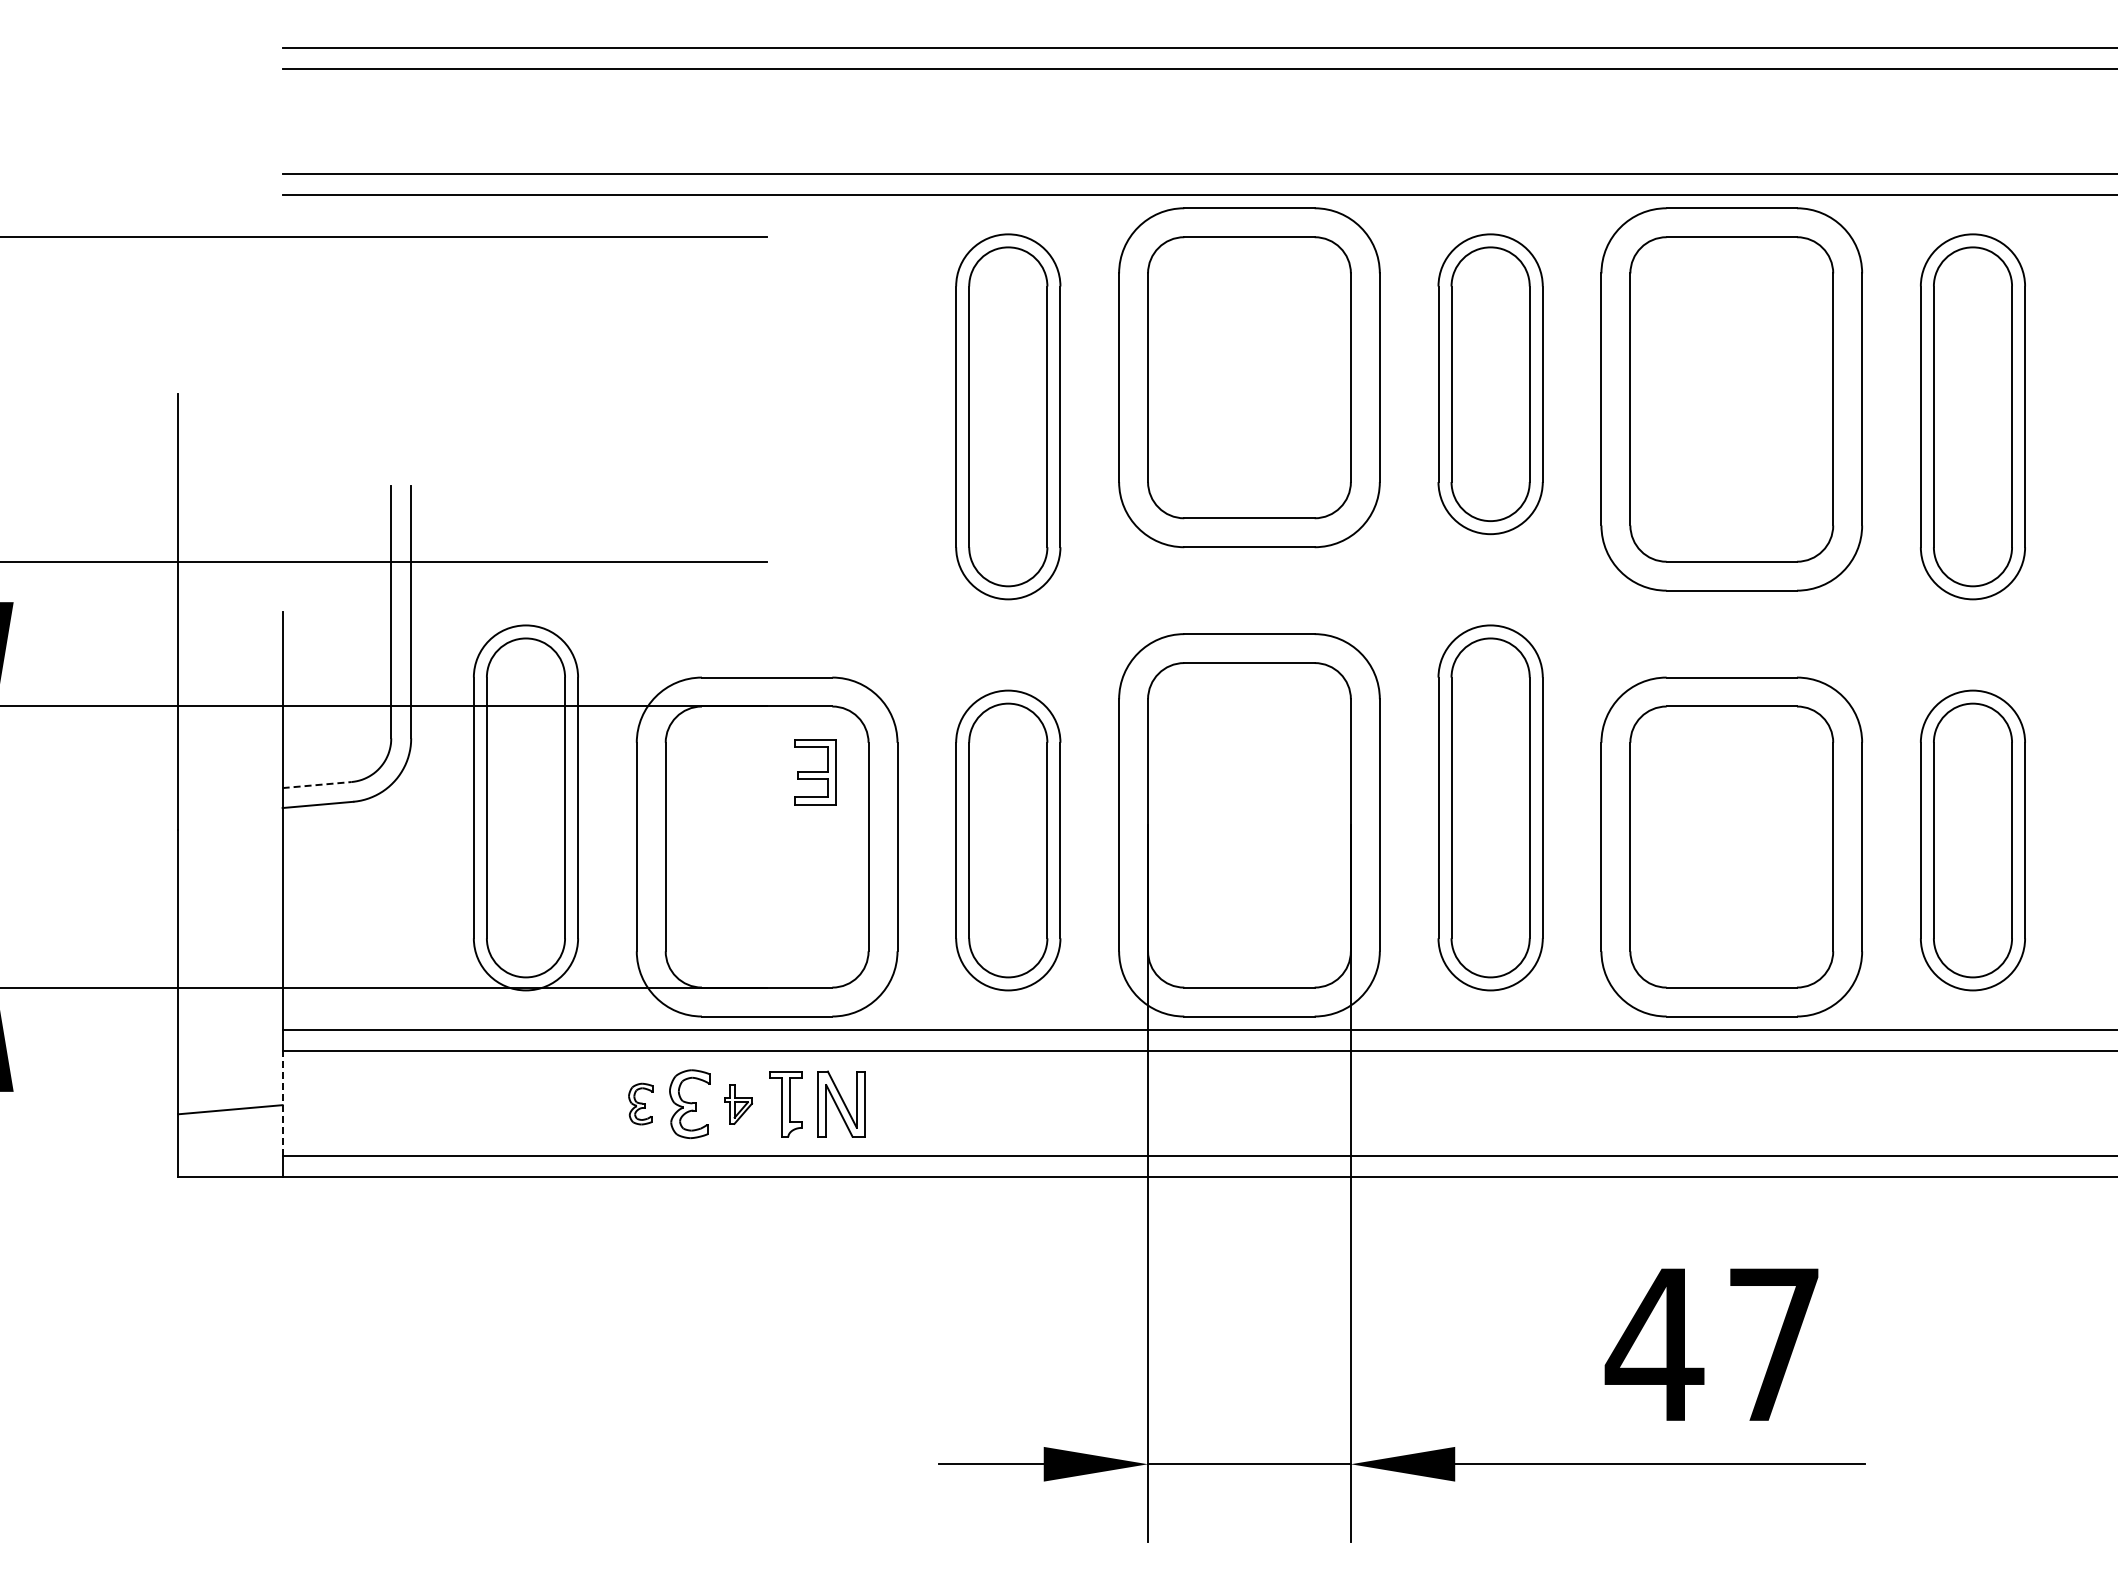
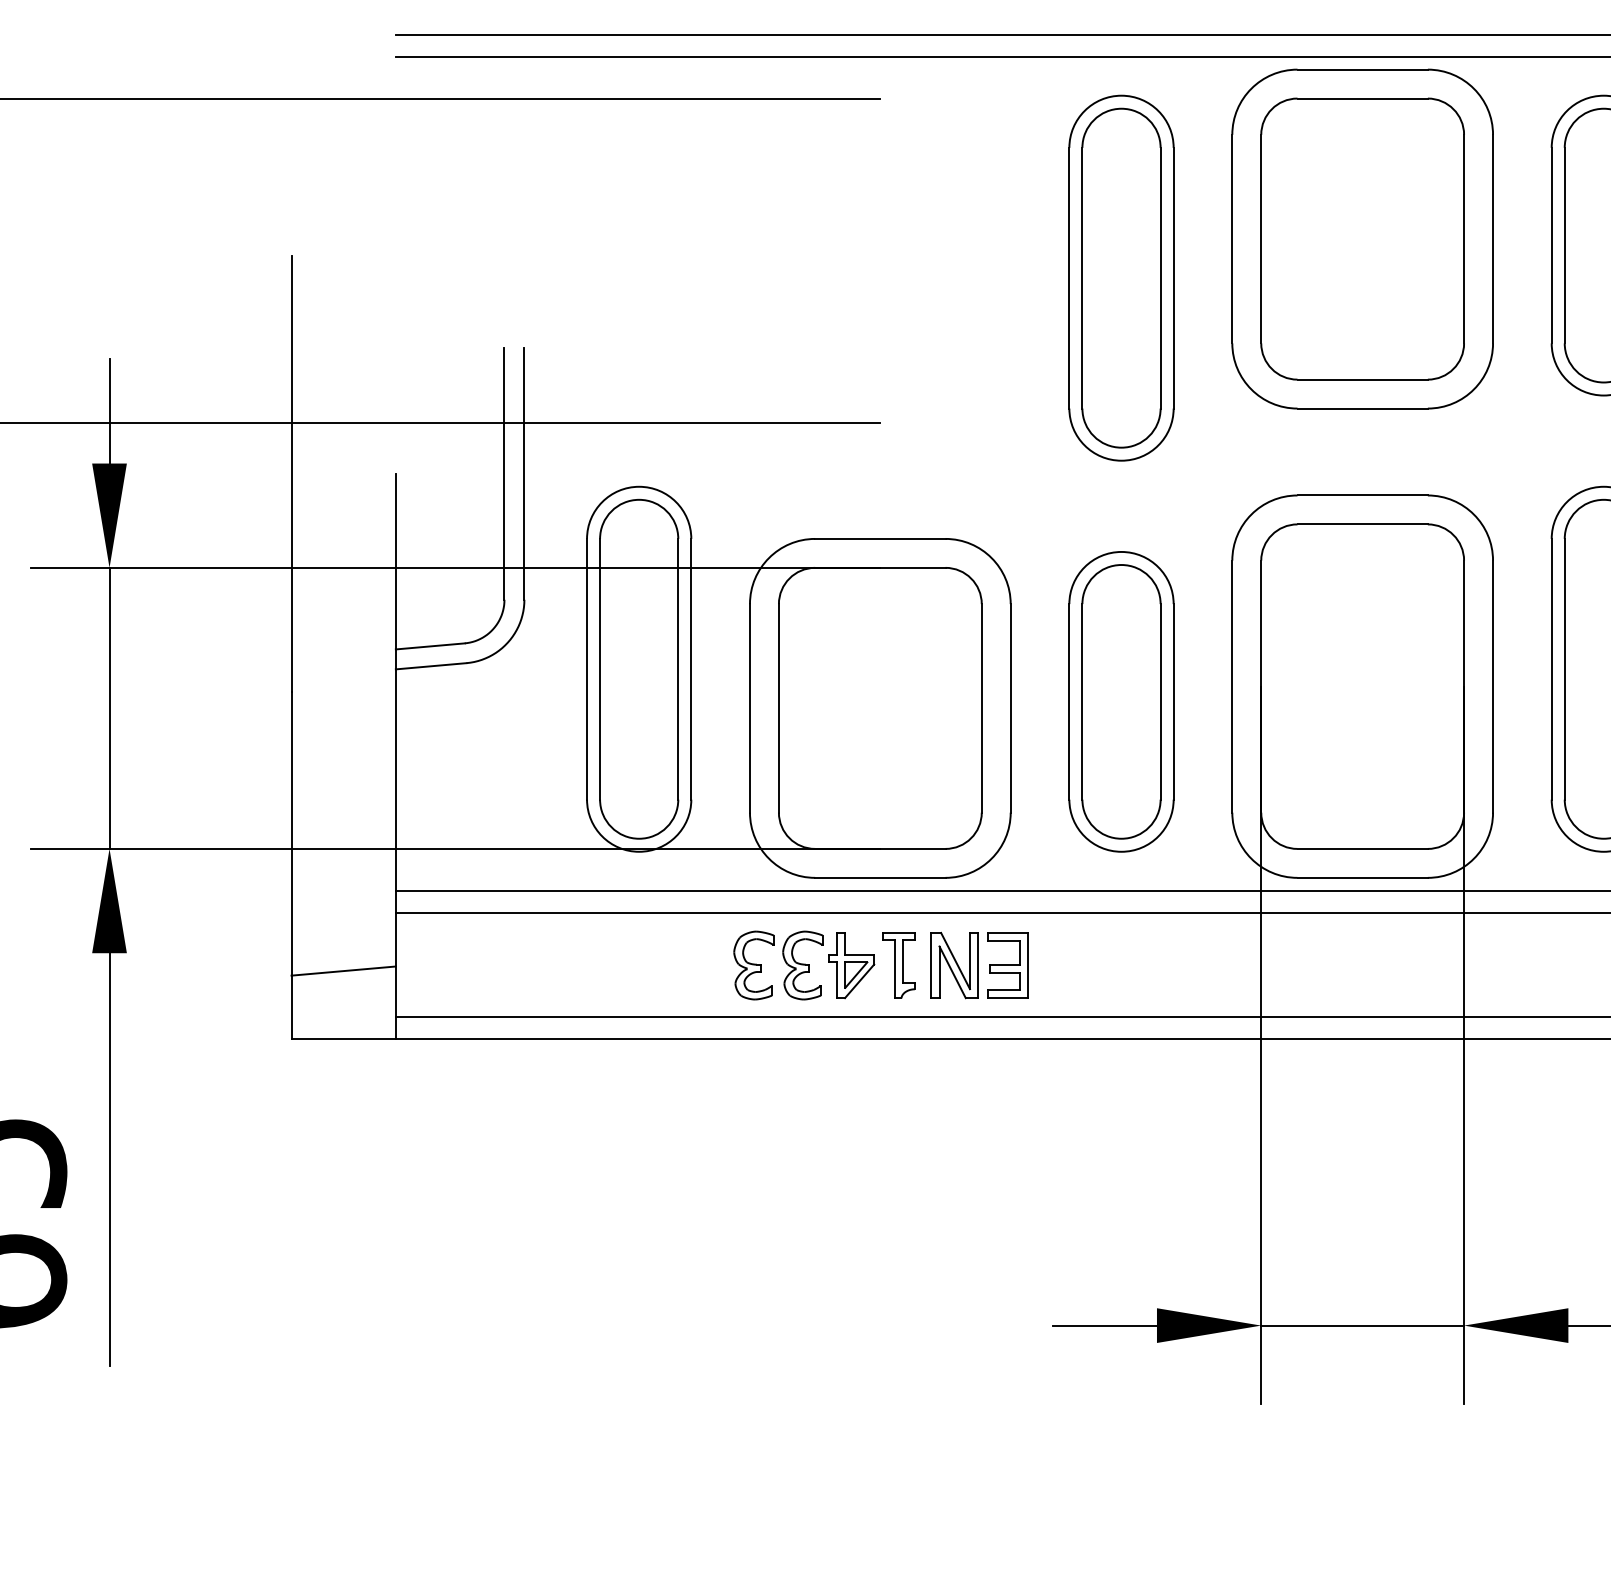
part: (815, 772) -> (1007, 965), moved
line: (317, 785) -> (430, 646), dashed -> solid
line: (282, 1102) -> (395, 963), dashed -> solid
part: (640, 1103) -> (753, 964), size x1.67
part: (738, 1104) -> (851, 965), size x1.67

